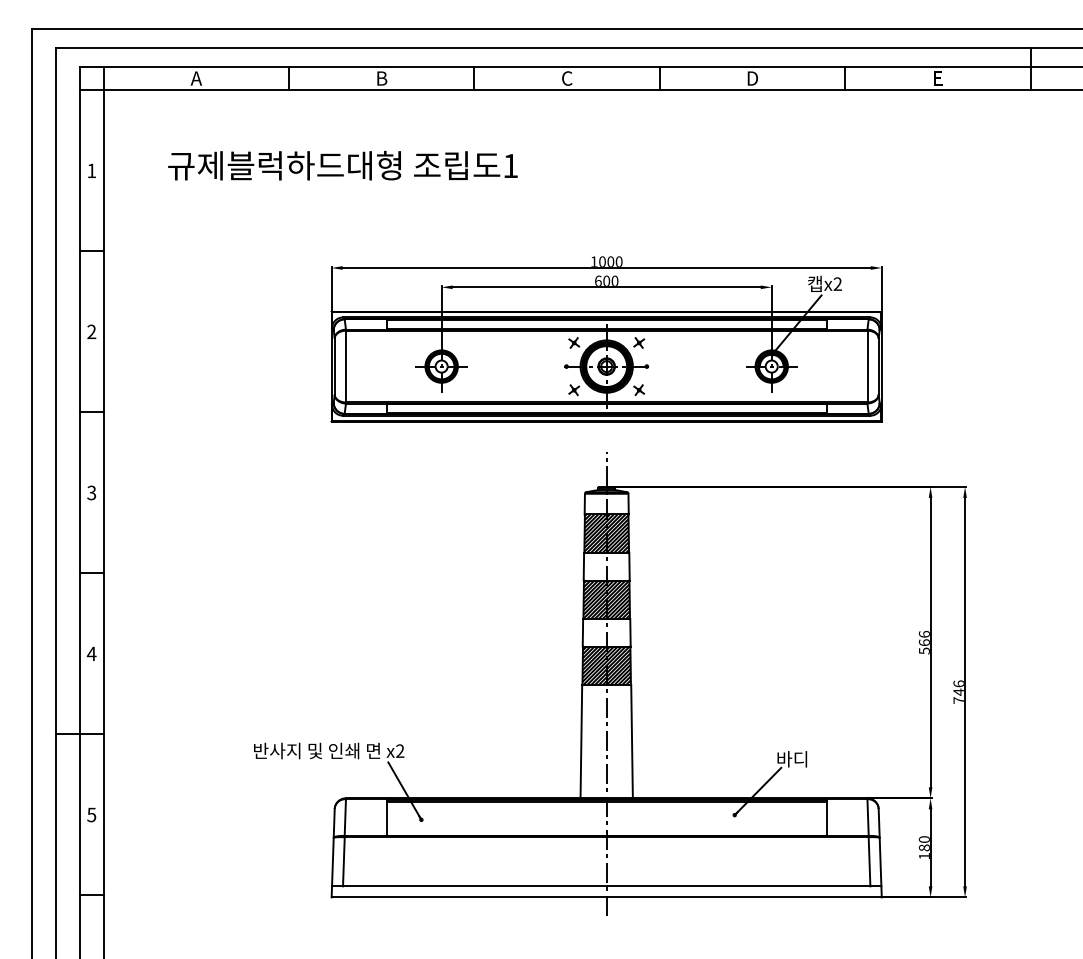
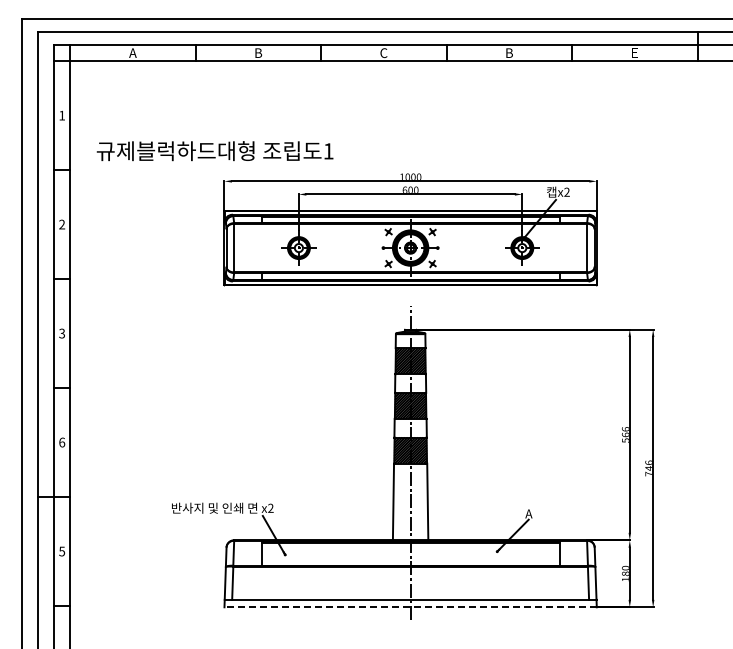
text: (752, 77) -> (509, 52), D -> B
text: (342, 166) -> (214, 151), moved
text: (90, 653) -> (61, 442), 4 -> 6
text: (791, 758) -> (535, 513), 바디 -> A
line: (606, 897) -> (410, 607), solid -> dashed

